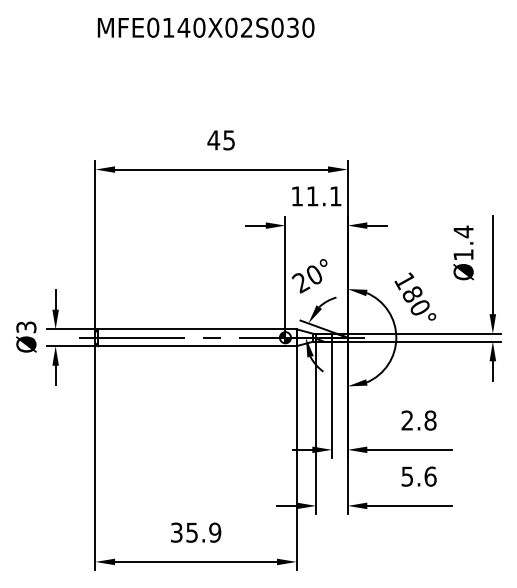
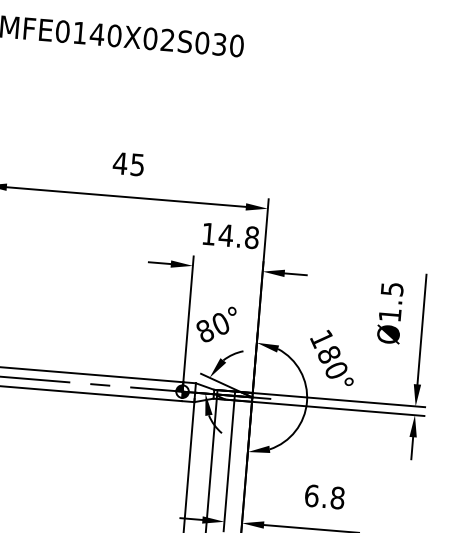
text: (323, 196) -> (238, 236), 11.1 -> 14.8
text: (463, 231) -> (392, 288), Ø1.4 -> Ø1.5
text: (300, 282) -> (204, 331), 20° -> 80°
text: (407, 420) -> (311, 495), 2.8 -> 6.8

